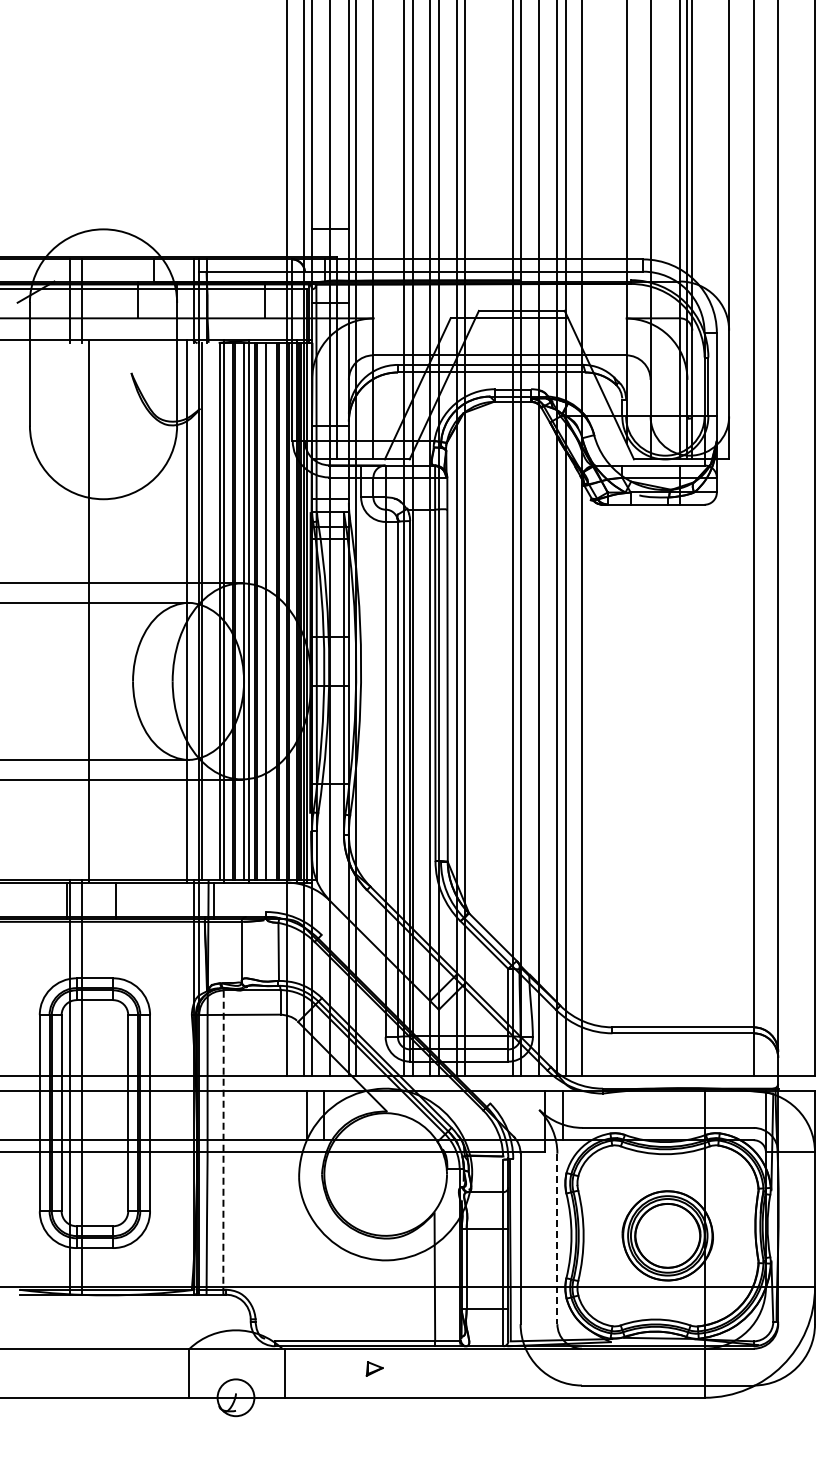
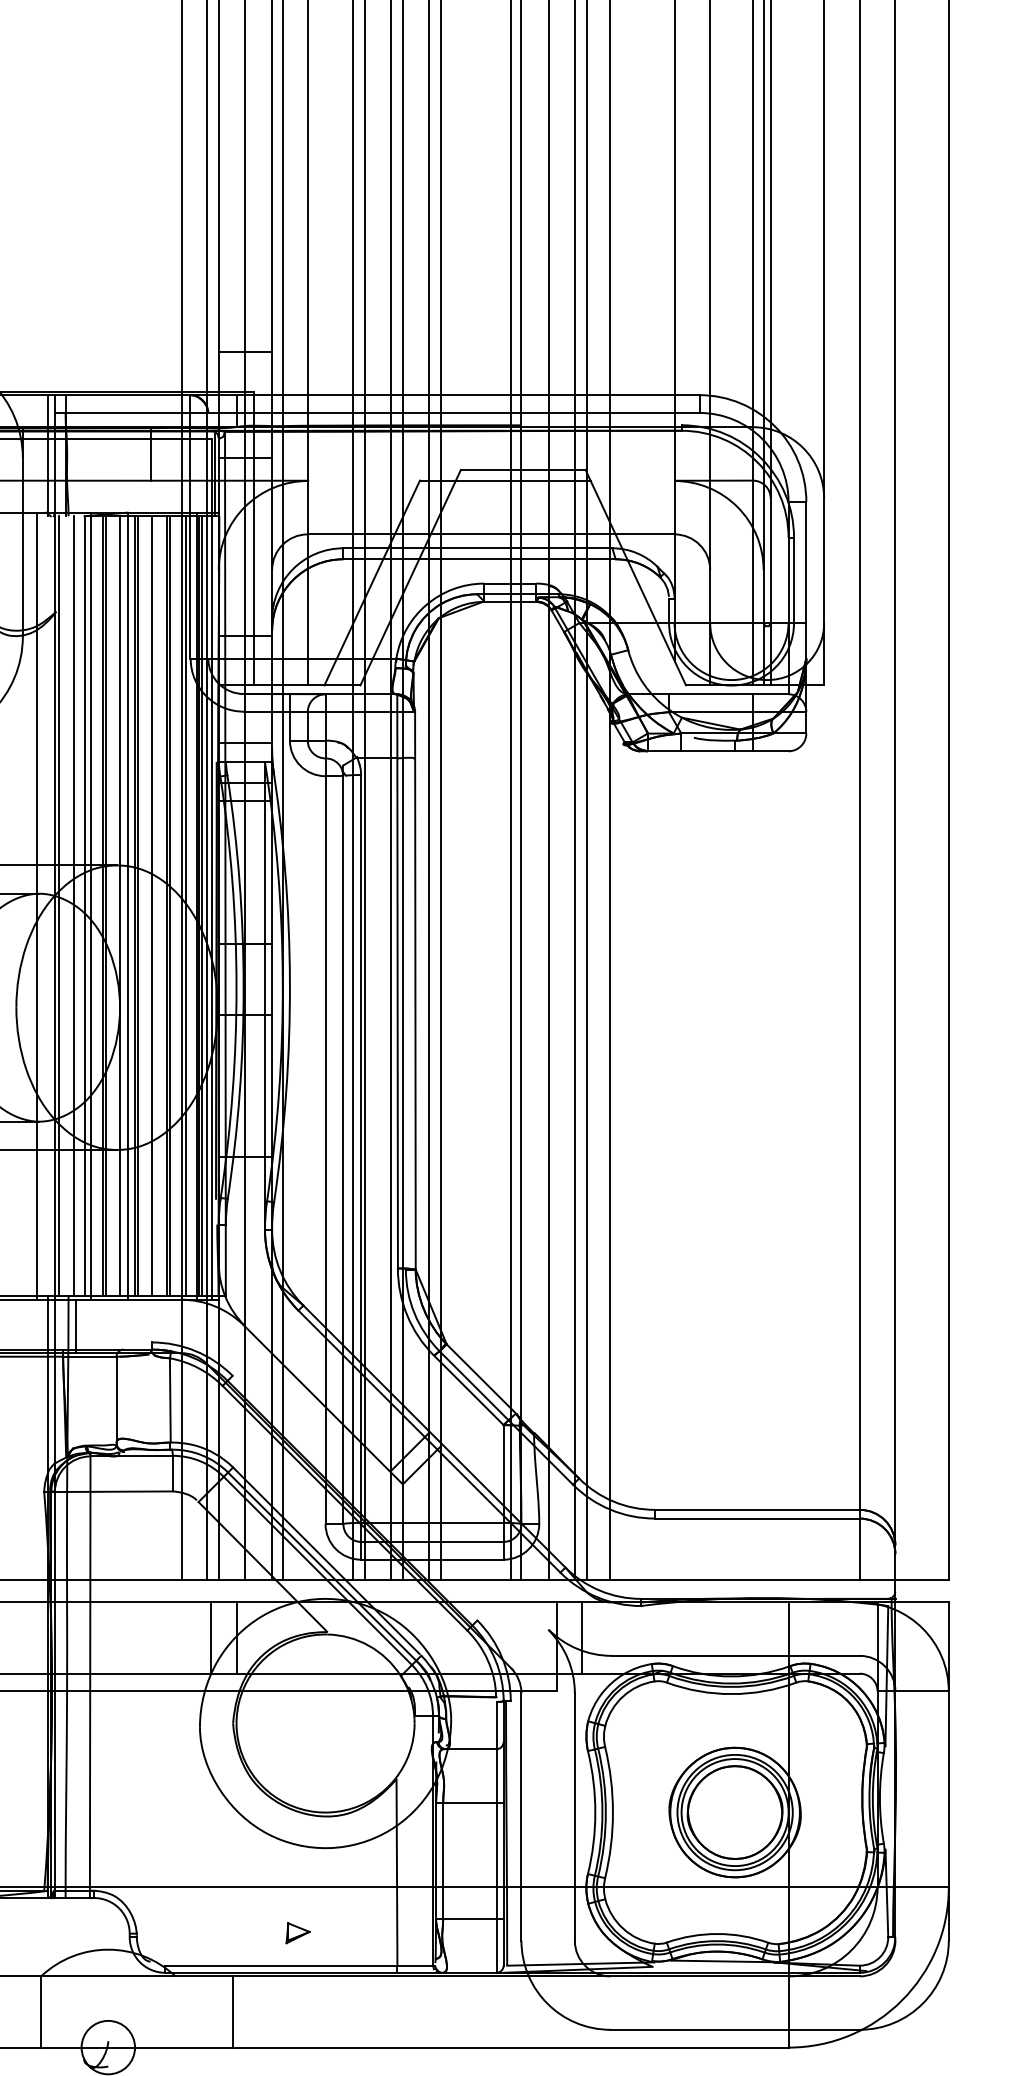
line: (212, 611) -> (74, 906), added
line: (223, 1140) -> (90, 1674), dashed -> solid
line: (557, 1239) -> (574, 1817), dashed -> solid
part: (374, 1368) -> (297, 1932), moved
line: (284, 1372) -> (232, 2010), moved

